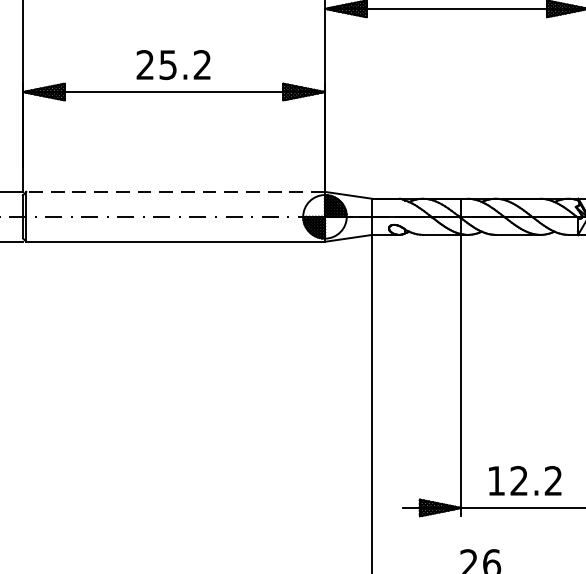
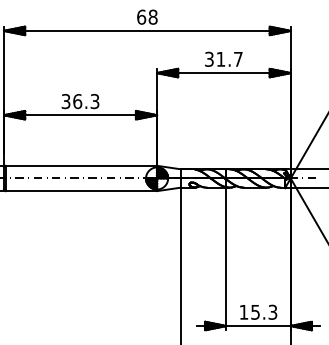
text: (173, 64) -> (80, 101), 25.2 -> 36.3
line: (175, 191) -> (81, 165), dashed -> solid
text: (536, 479) -> (264, 311), 12.2 -> 15.3

